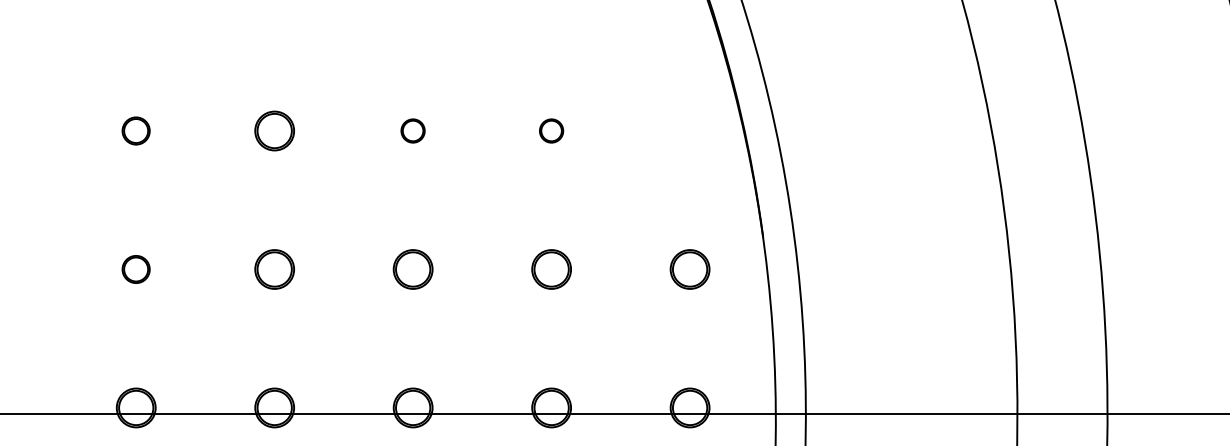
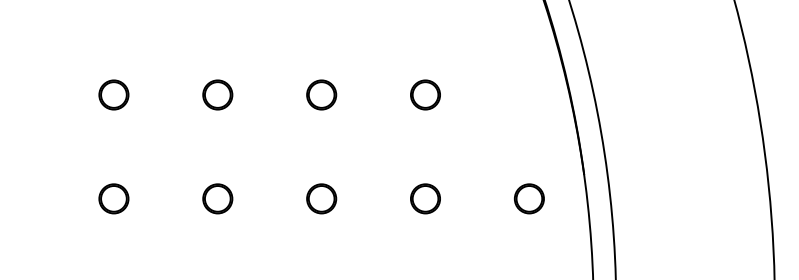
part: (135, 130) -> (113, 94), size x1.43
part: (412, 130) -> (321, 94), size x1.67
part: (551, 130) -> (425, 94), size x1.67
part: (135, 269) -> (113, 198), size x1.43

